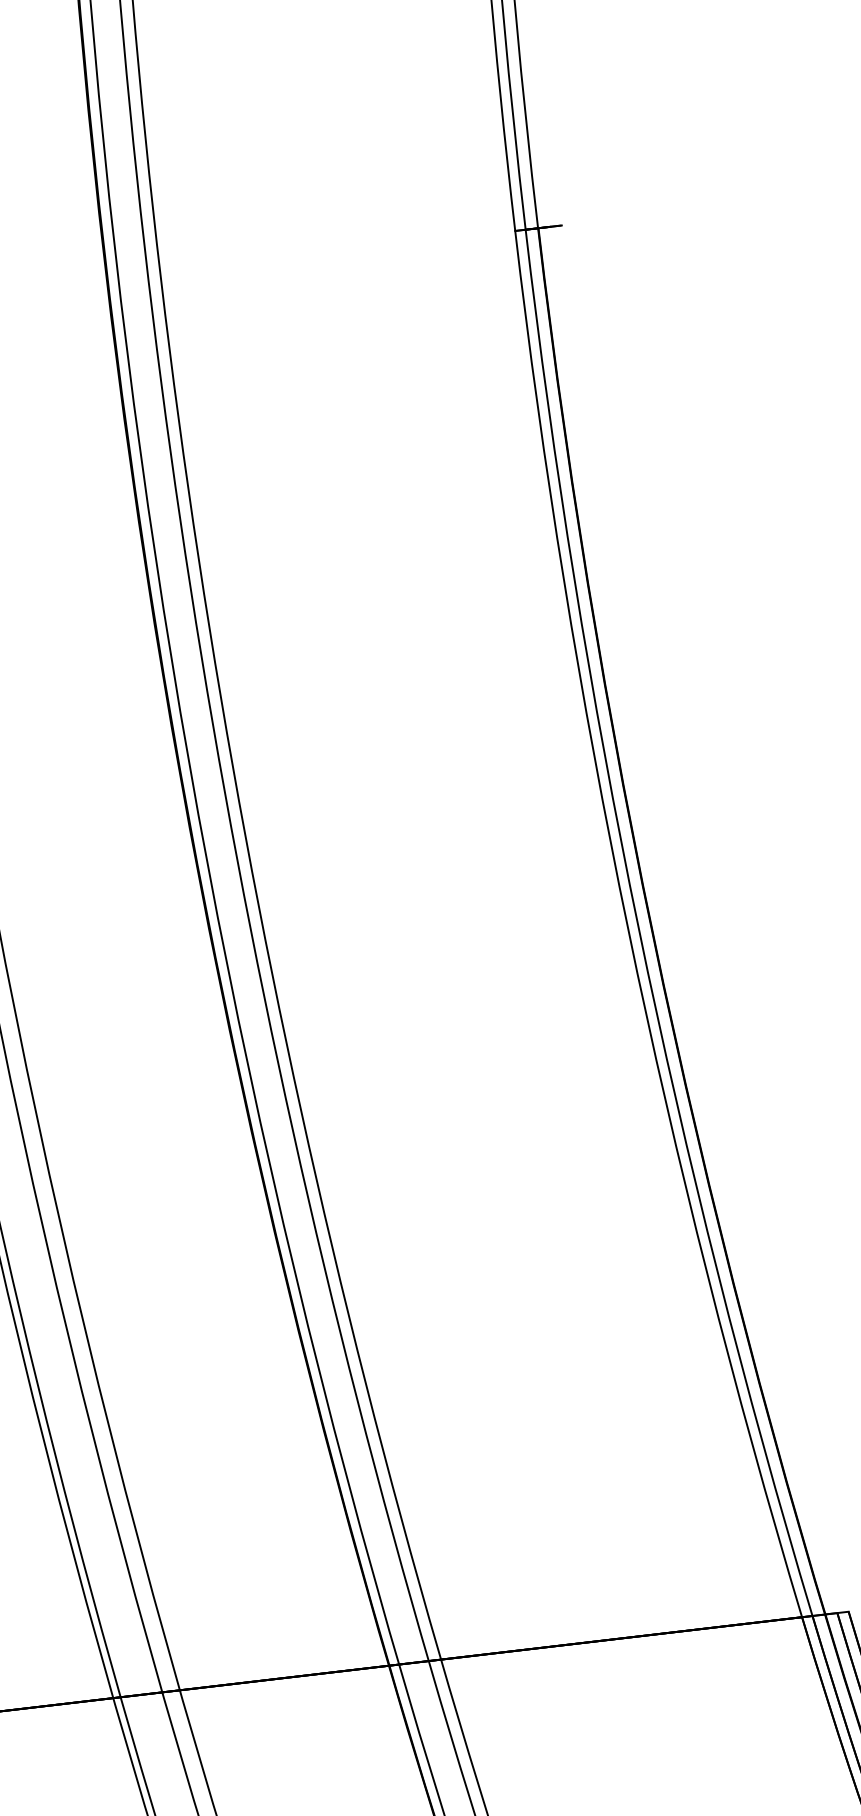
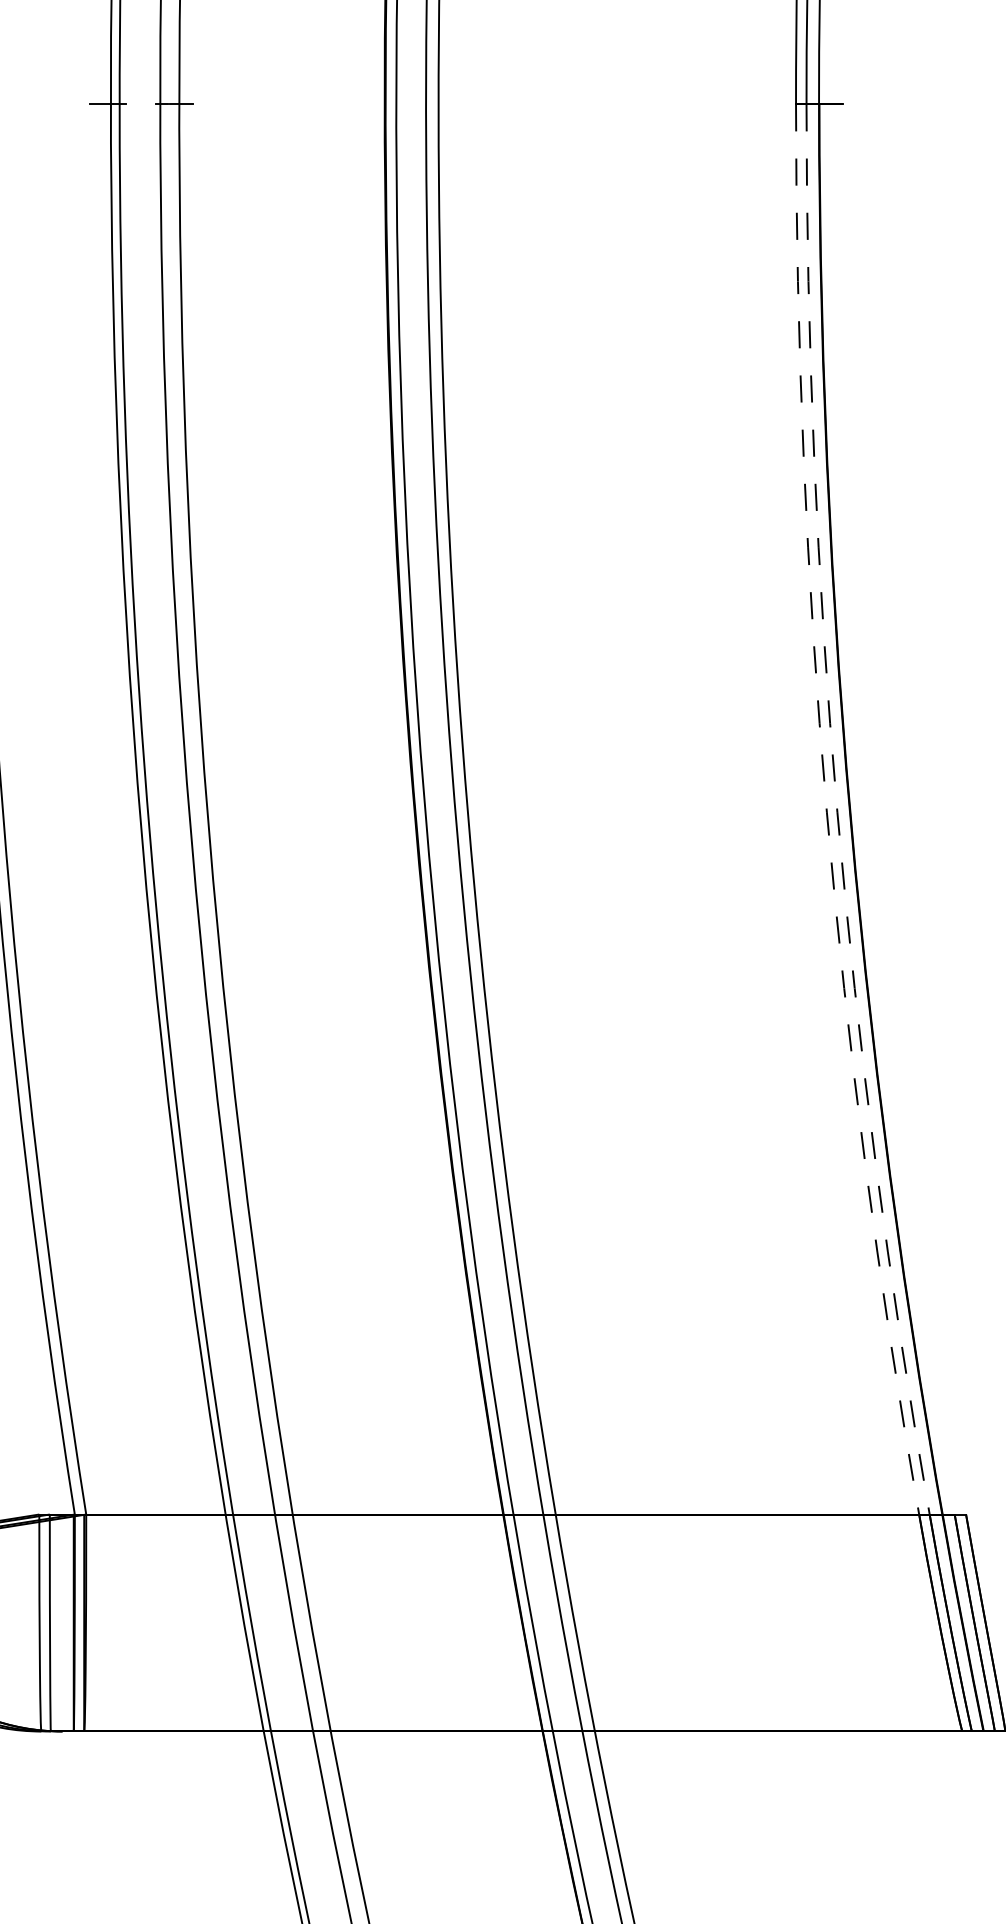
arc: (639, 929) -> (837, 812), solid -> dashed
arc: (628, 930) -> (826, 812), solid -> dashed

